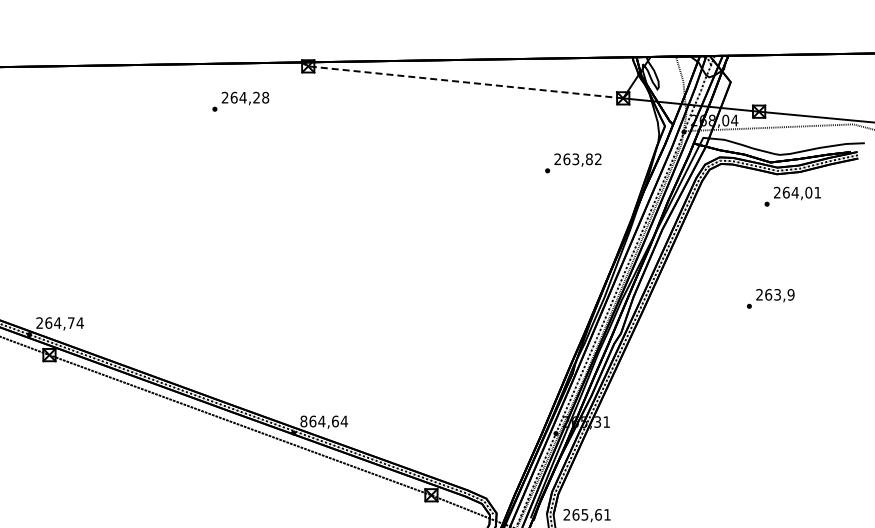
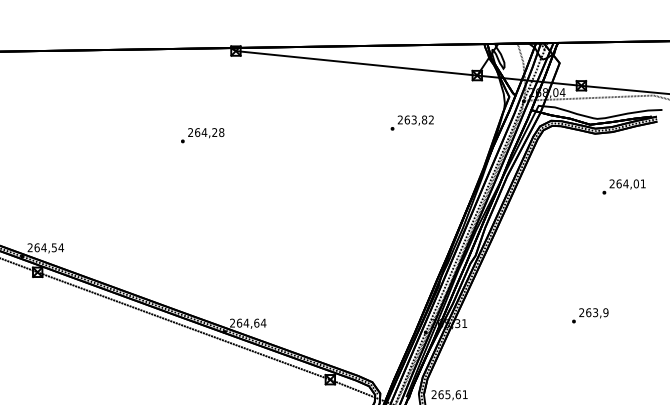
line: (460, 81) -> (352, 62), dashed -> solid
text: (240, 101) -> (202, 135), moved
text: (573, 163) -> (412, 123), moved
text: (792, 196) -> (623, 186), moved
text: (770, 298) -> (590, 315), moved
text: (70, 322) -> (53, 247), 264,74 -> 264,54
text: (303, 421) -> (232, 323), 864,64 -> 264,64

